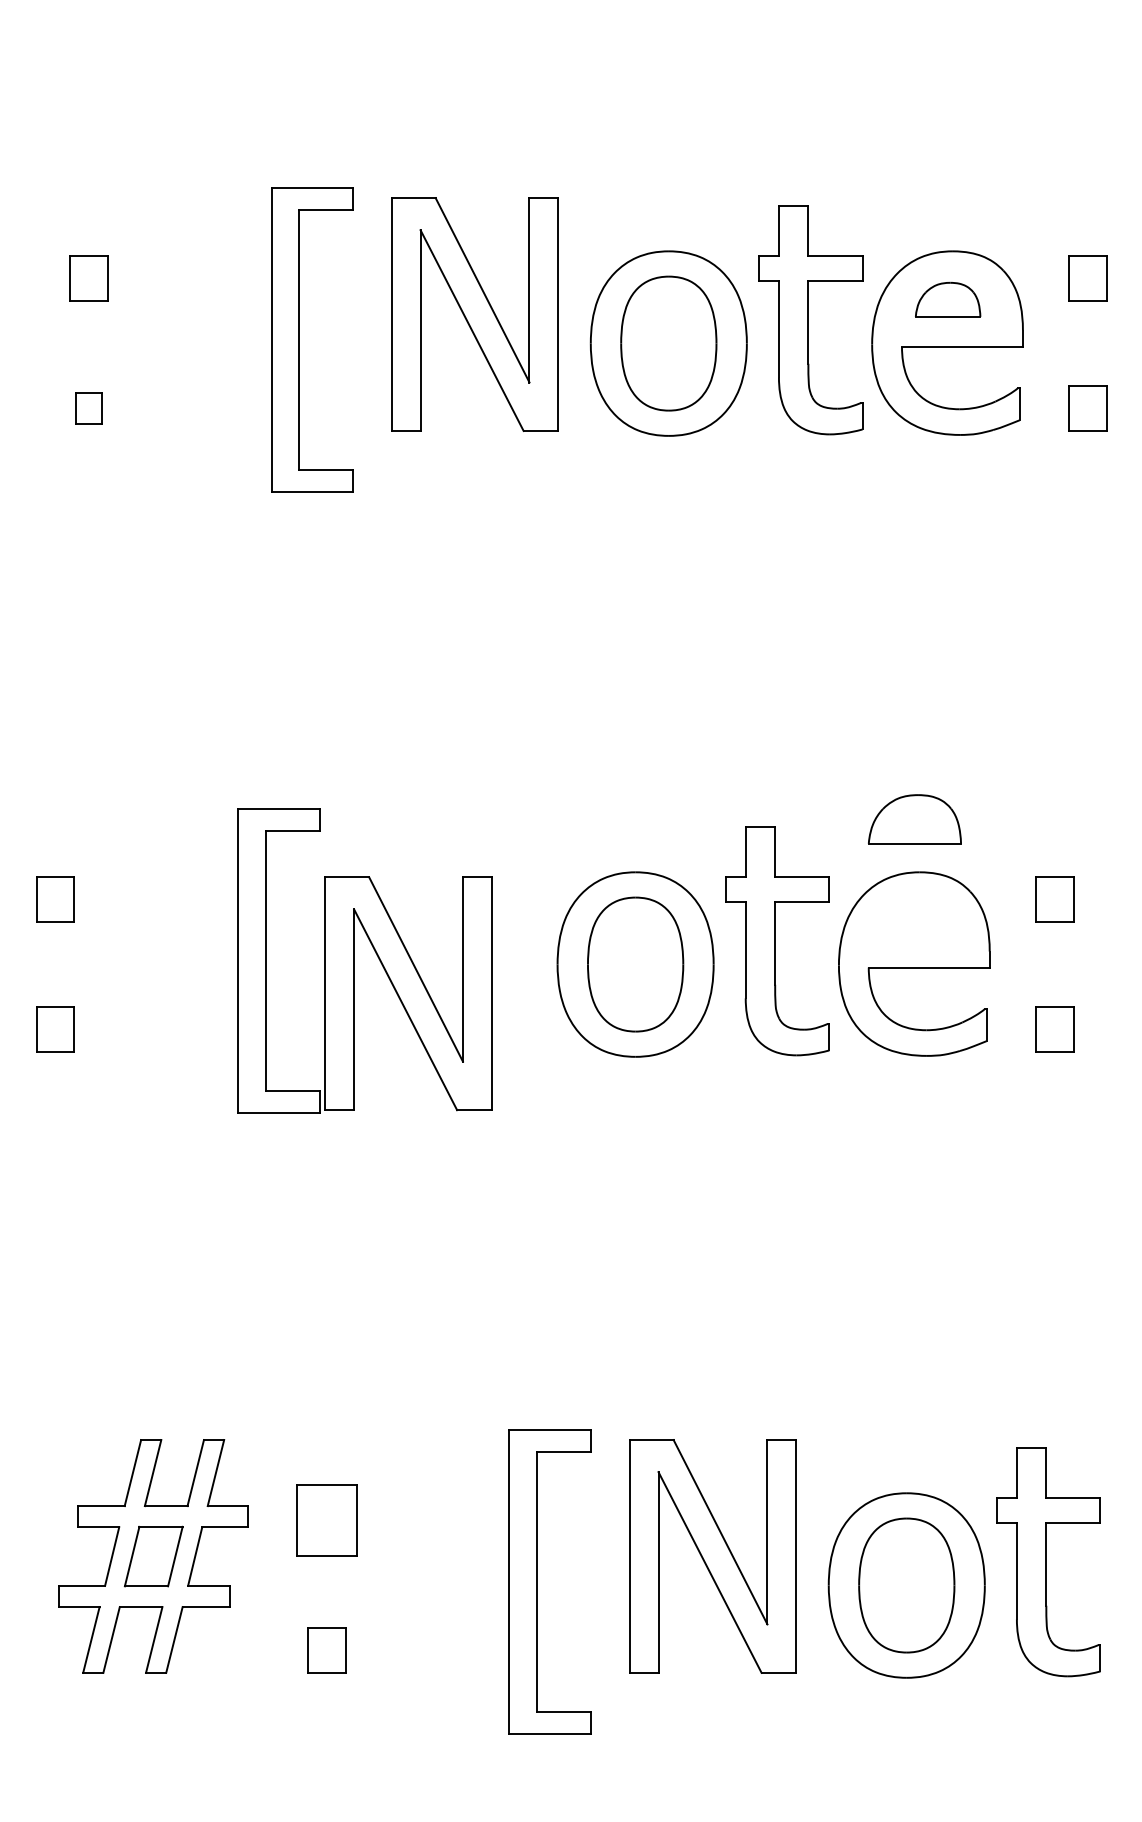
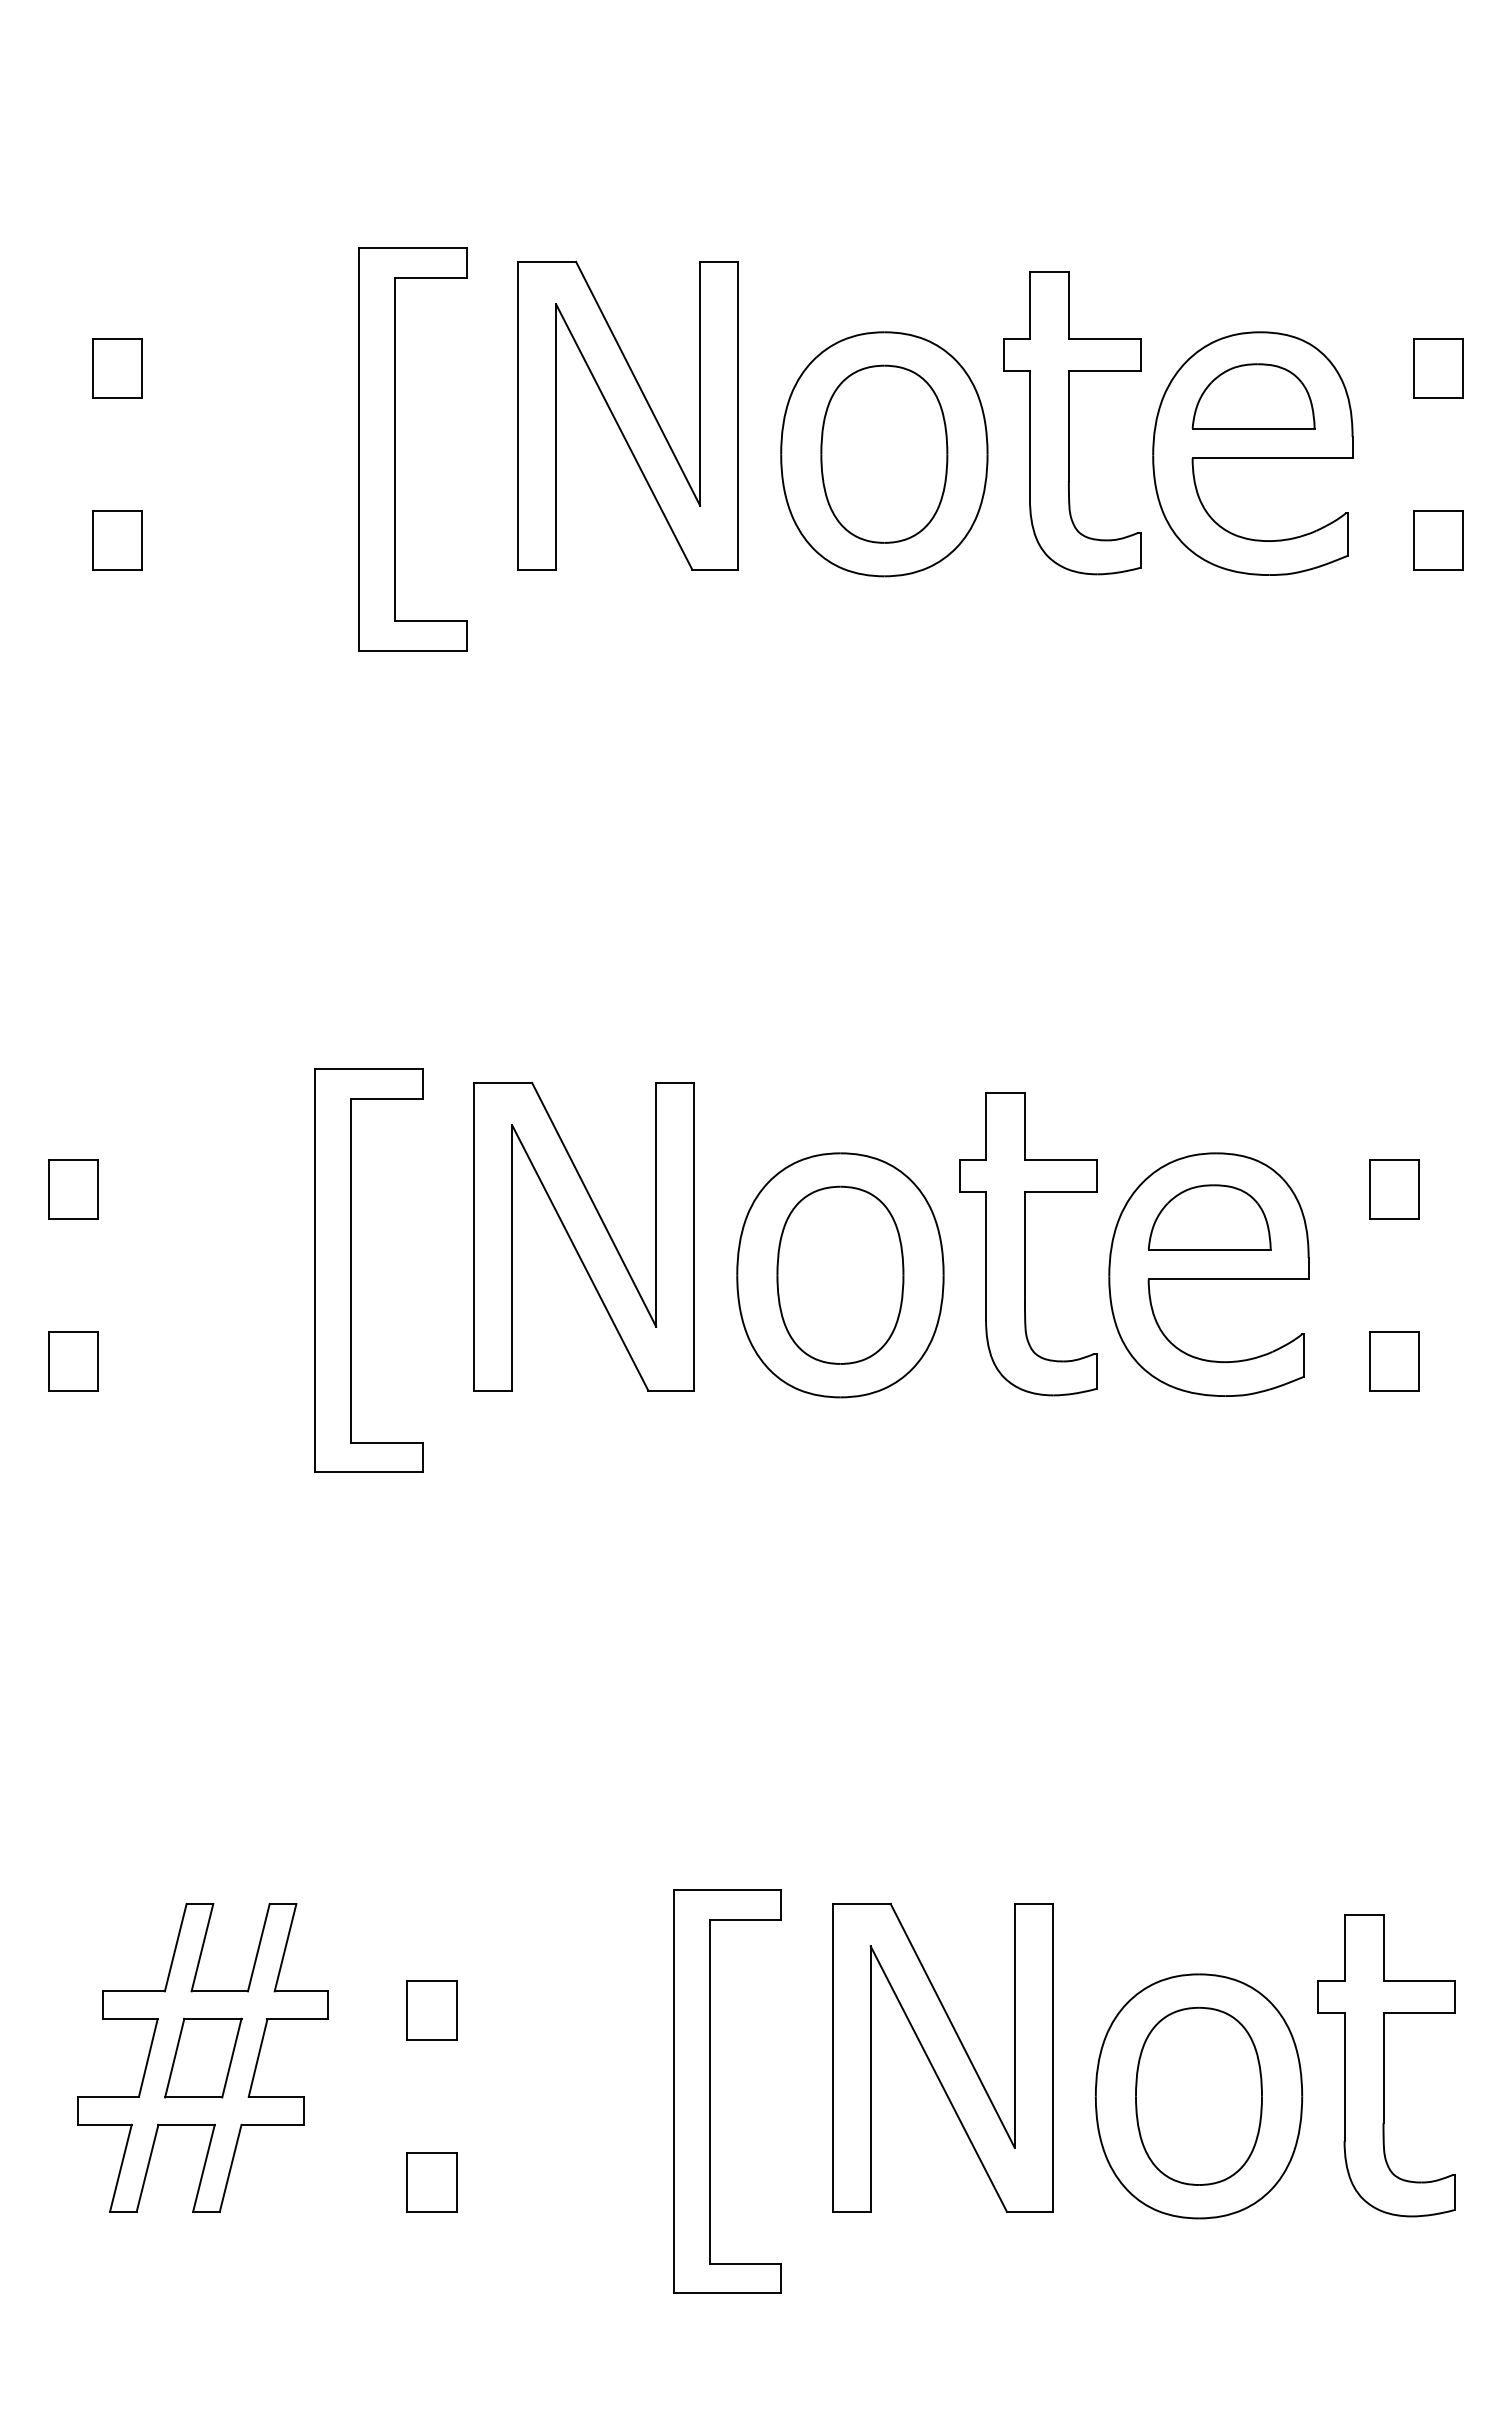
part: (948, 299) -> (1253, 396), size x1.43
part: (88, 408) -> (117, 540), size x1.43
part: (914, 819) -> (1209, 1217), moved
part: (408, 993) -> (583, 1236), moved
part: (326, 1520) -> (431, 2010), size x0.62

